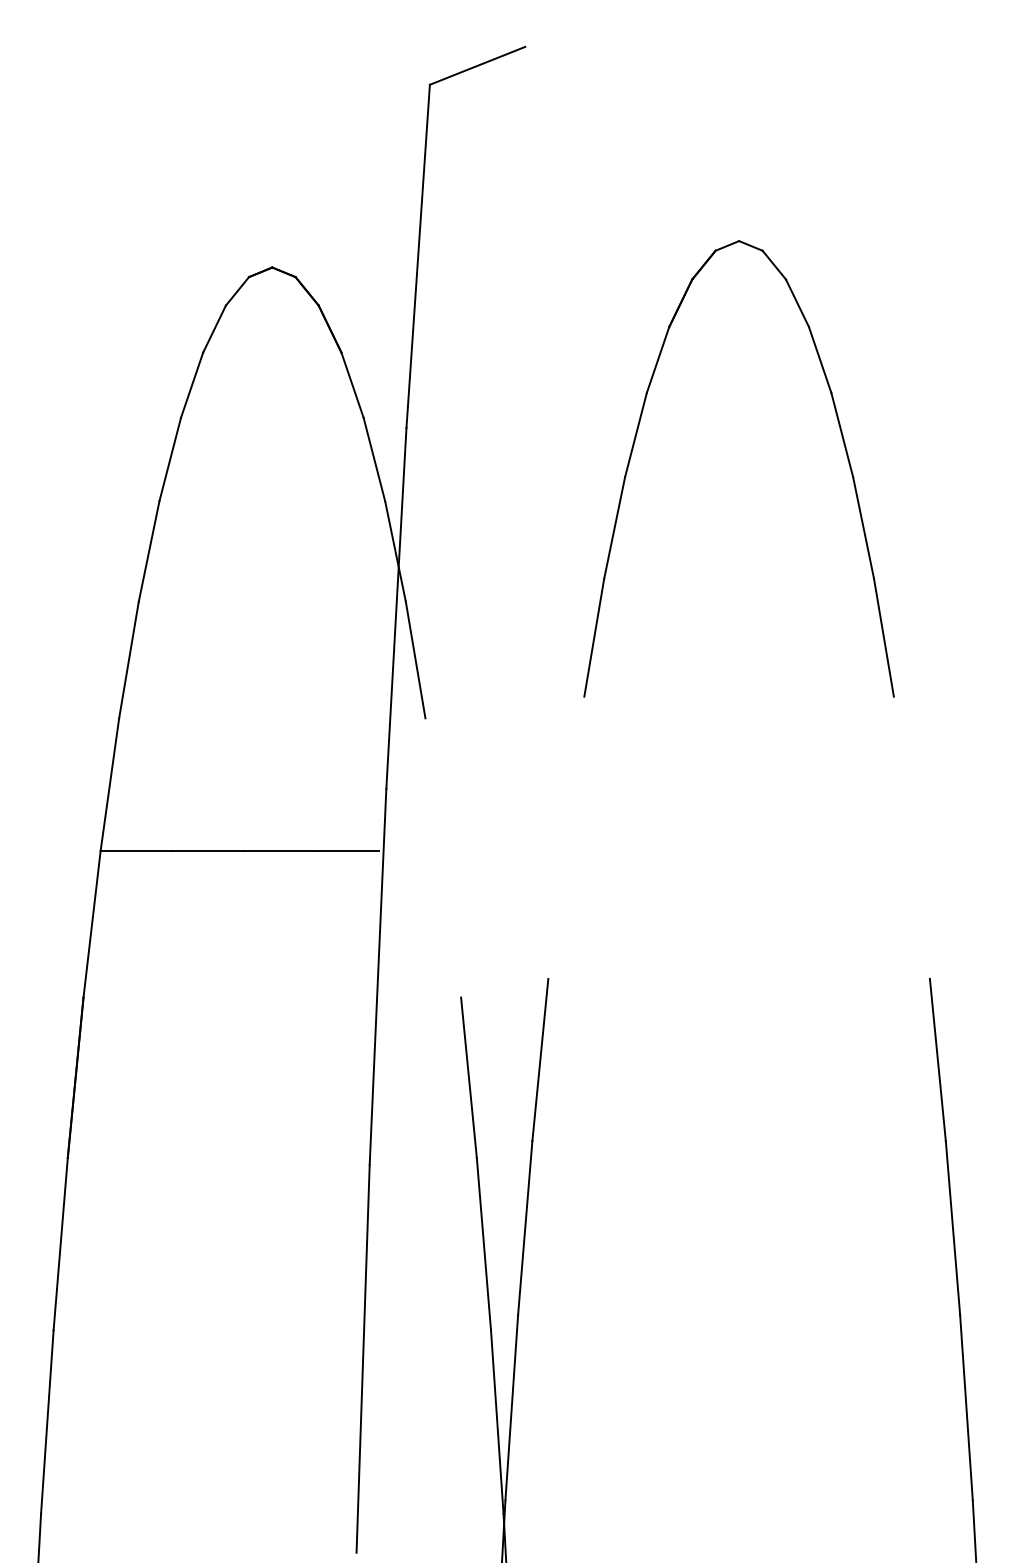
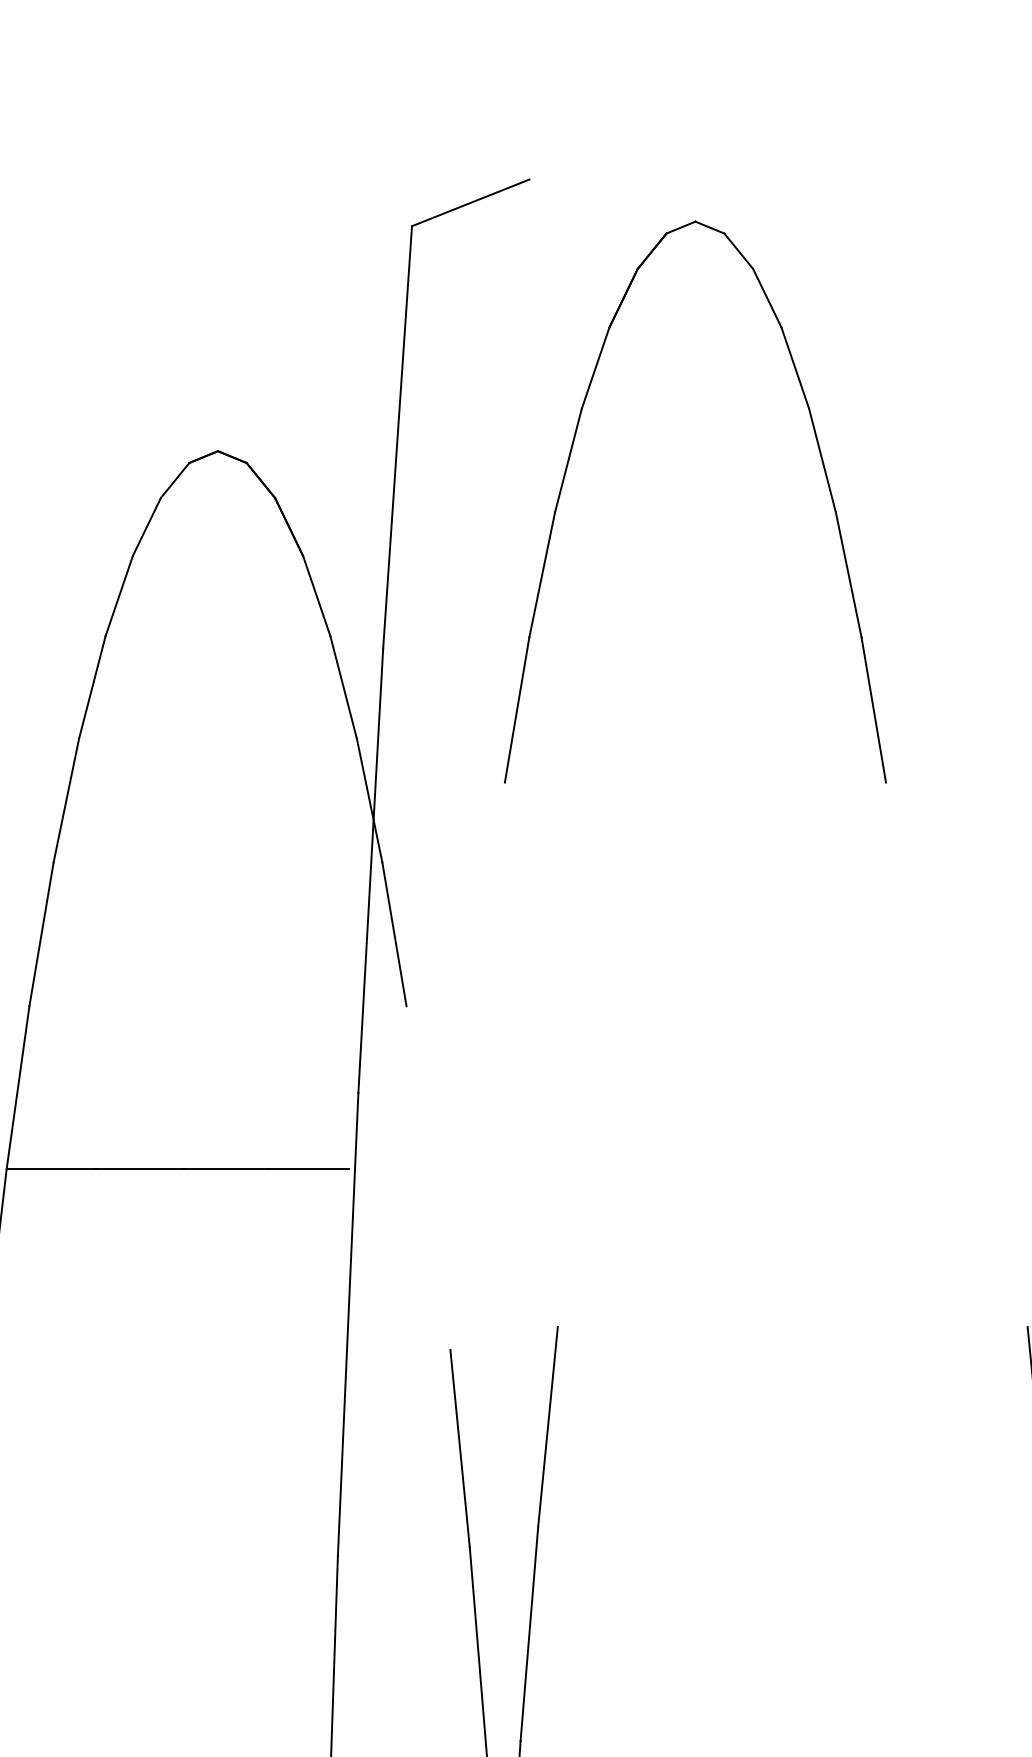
part: (635, 441) -> (567, 468), moved

